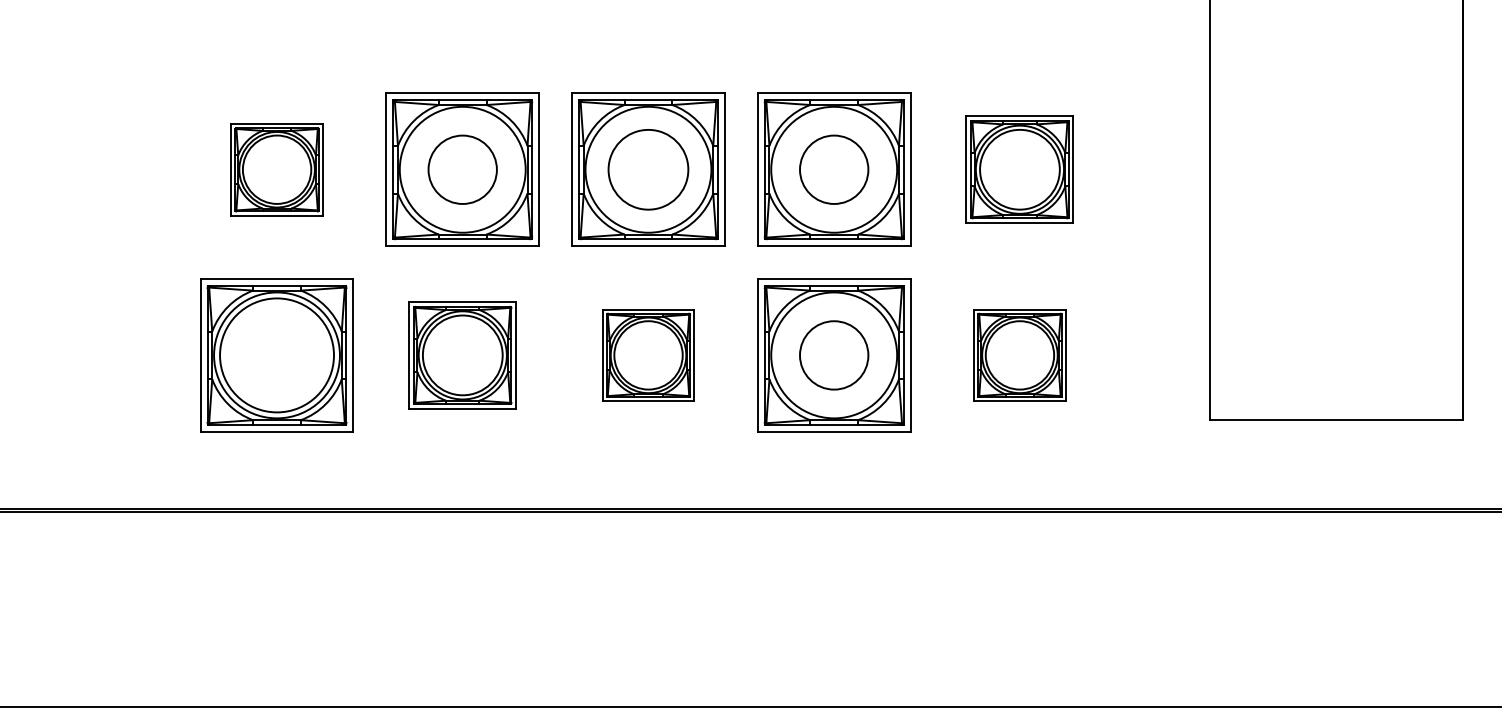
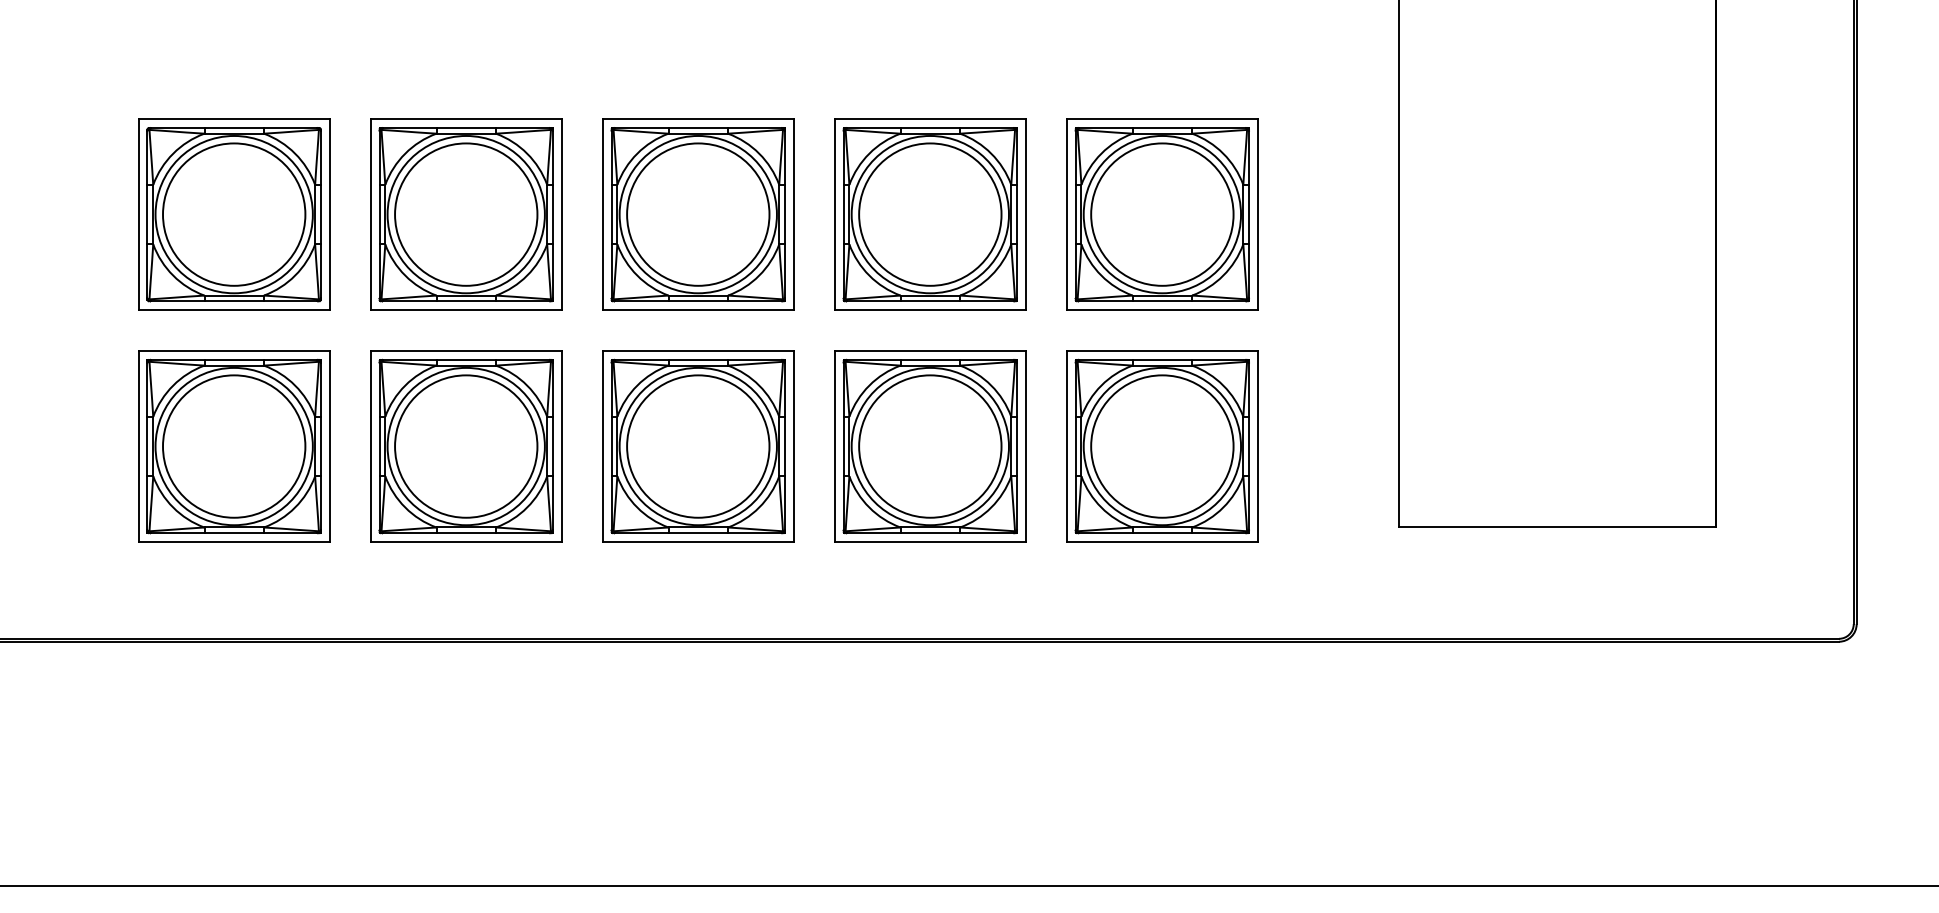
part: (277, 169) -> (234, 214), size x1.67
circle: (462, 169) -> (466, 214), size x1.67
circle: (648, 169) -> (698, 214), size x1.43
circle: (834, 169) -> (930, 214), size x1.67
part: (1020, 169) -> (1162, 214), size x1.43
part: (462, 355) -> (466, 446), size x1.43
part: (648, 355) -> (698, 446), size x1.67
circle: (834, 355) -> (930, 446), size x1.67
part: (1020, 355) -> (1162, 446), size x1.67

